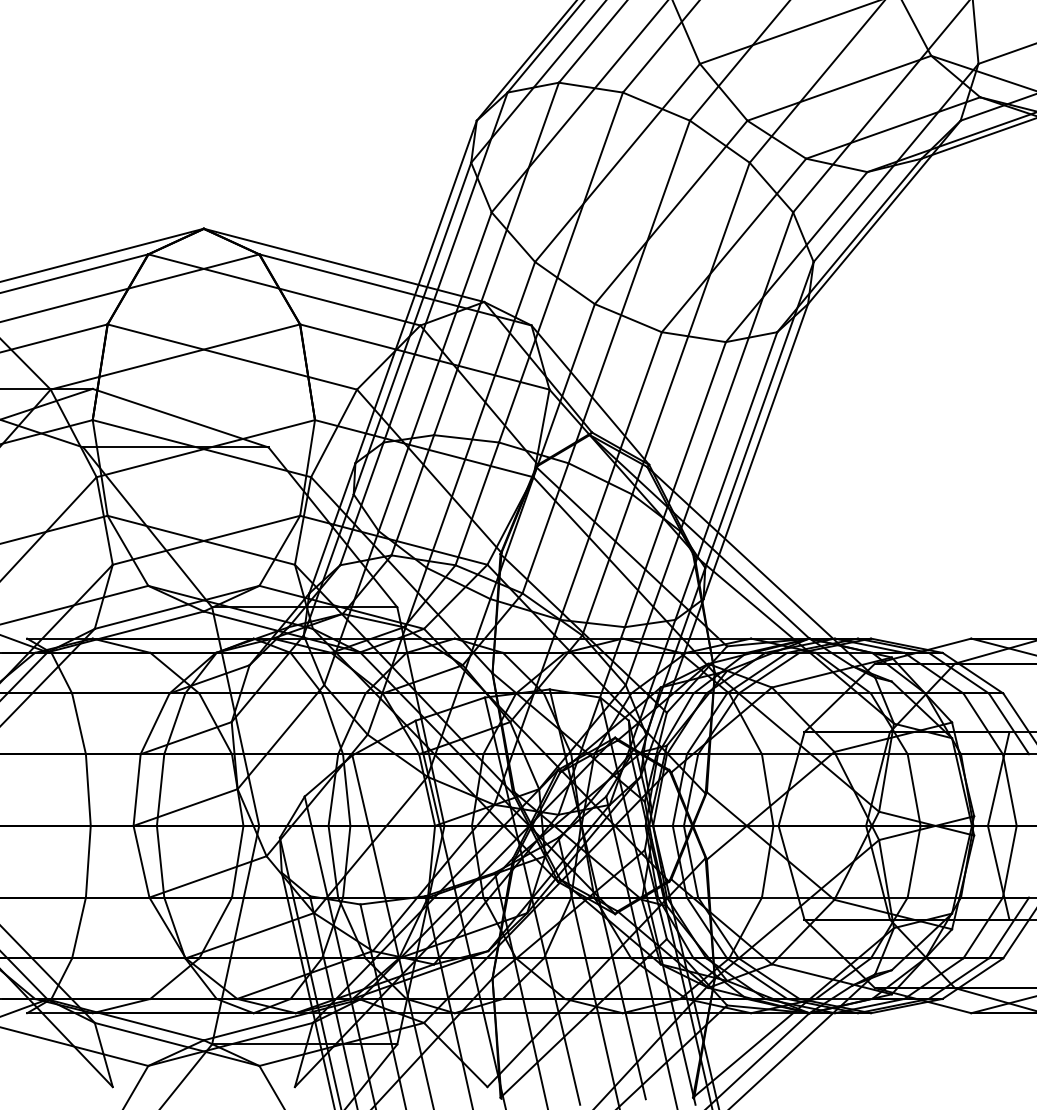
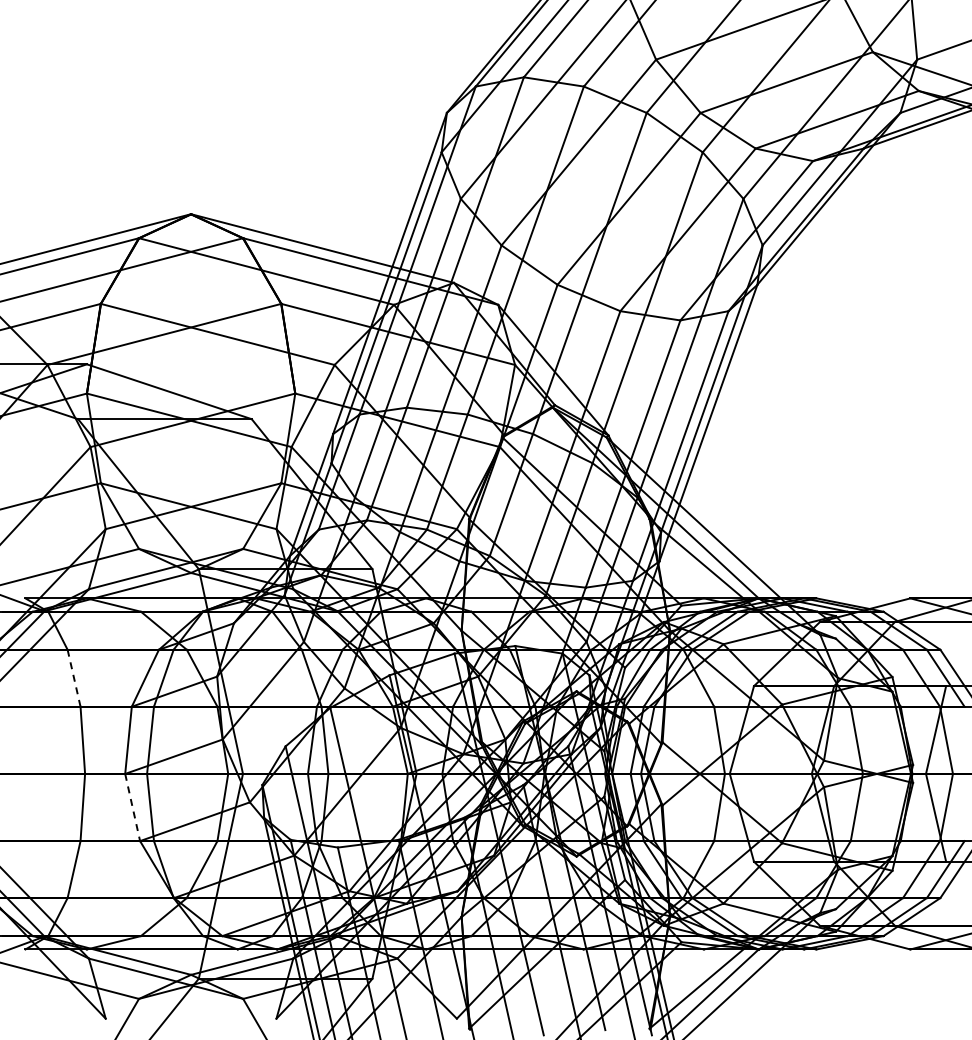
line: (79, 724) -> (74, 678), solid -> dashed
line: (141, 862) -> (132, 808), solid -> dashed

